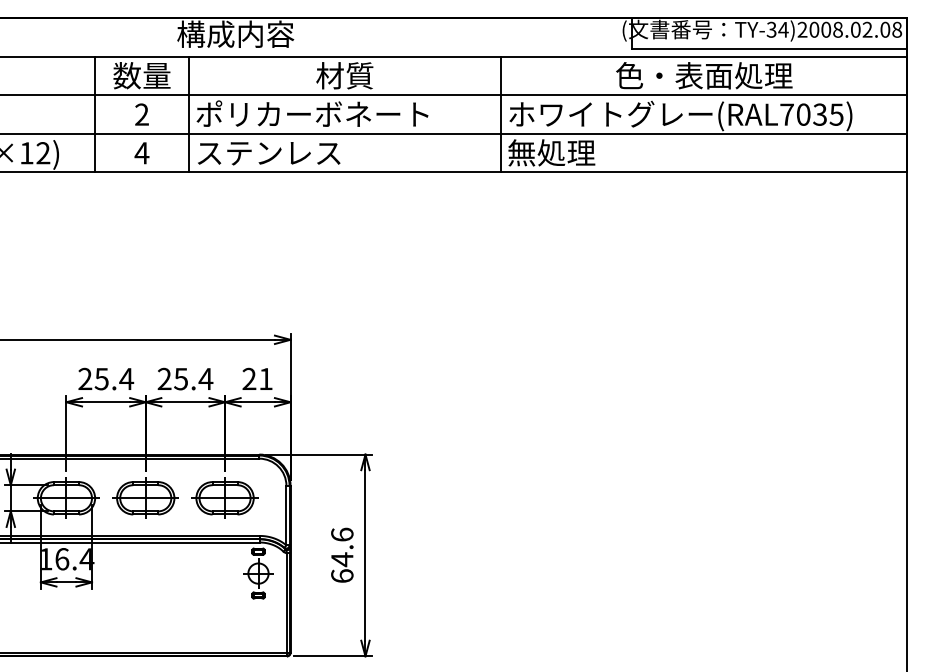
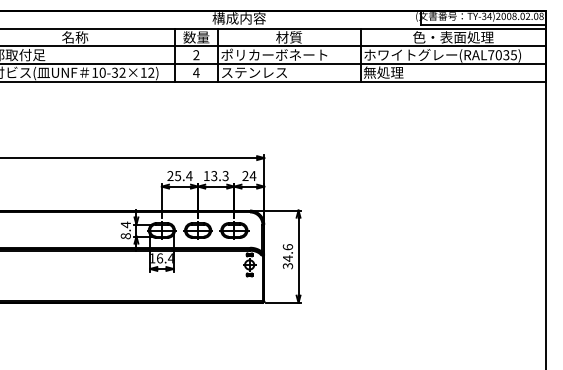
text: (264, 377) -> (252, 175), 21 -> 24
text: (183, 380) -> (215, 176), 25.4 -> 13.3
text: (341, 576) -> (287, 266), 64.6 -> 34.6

